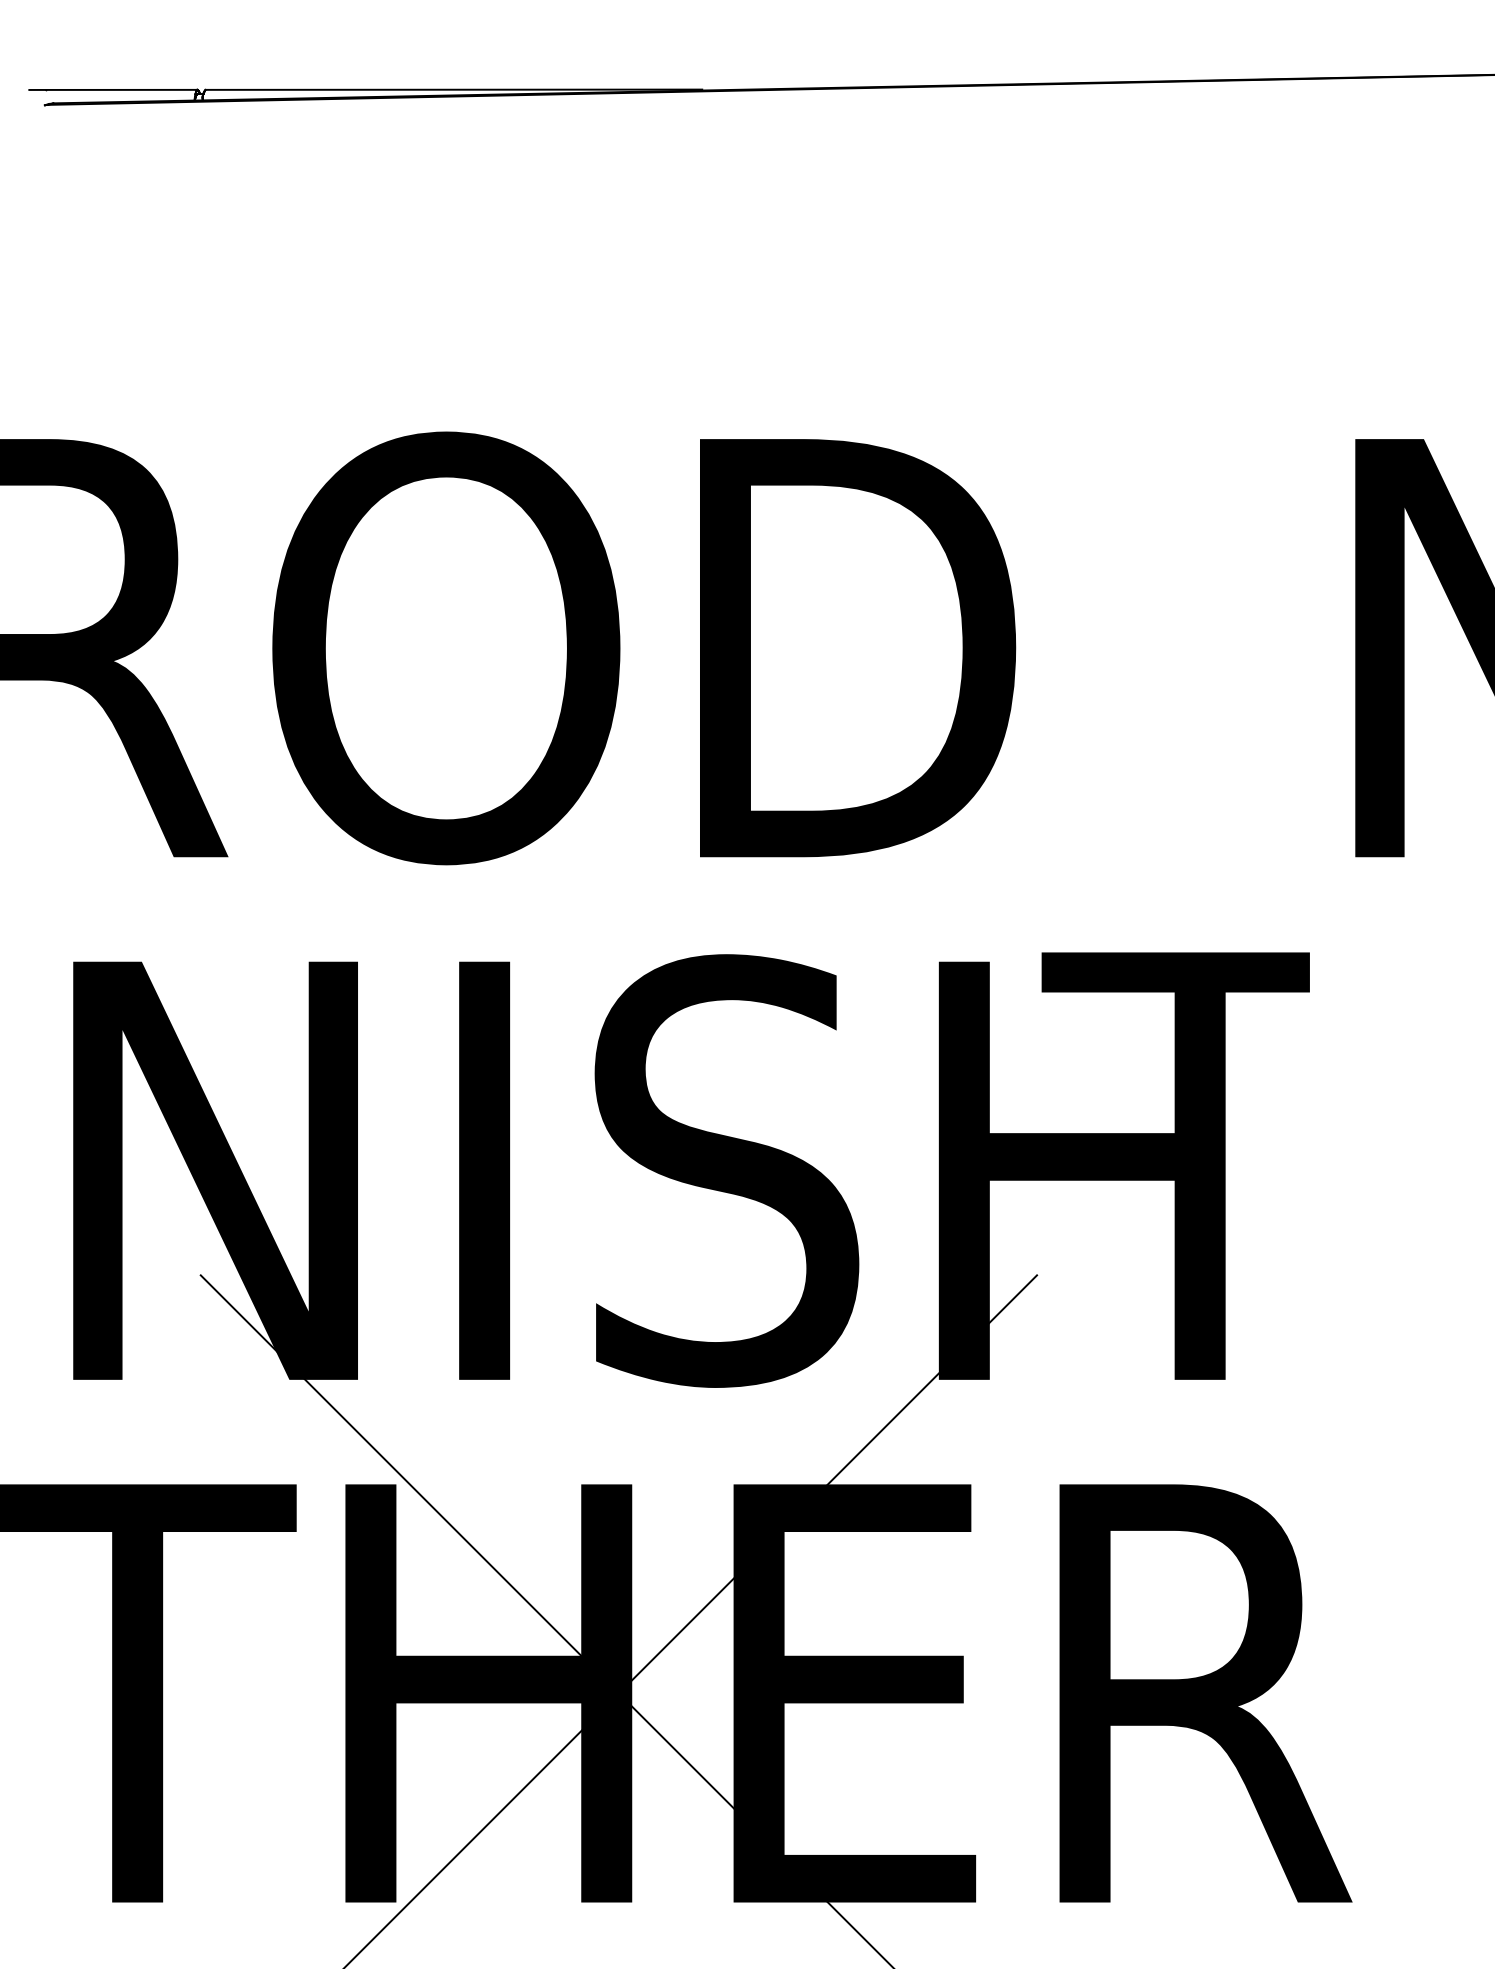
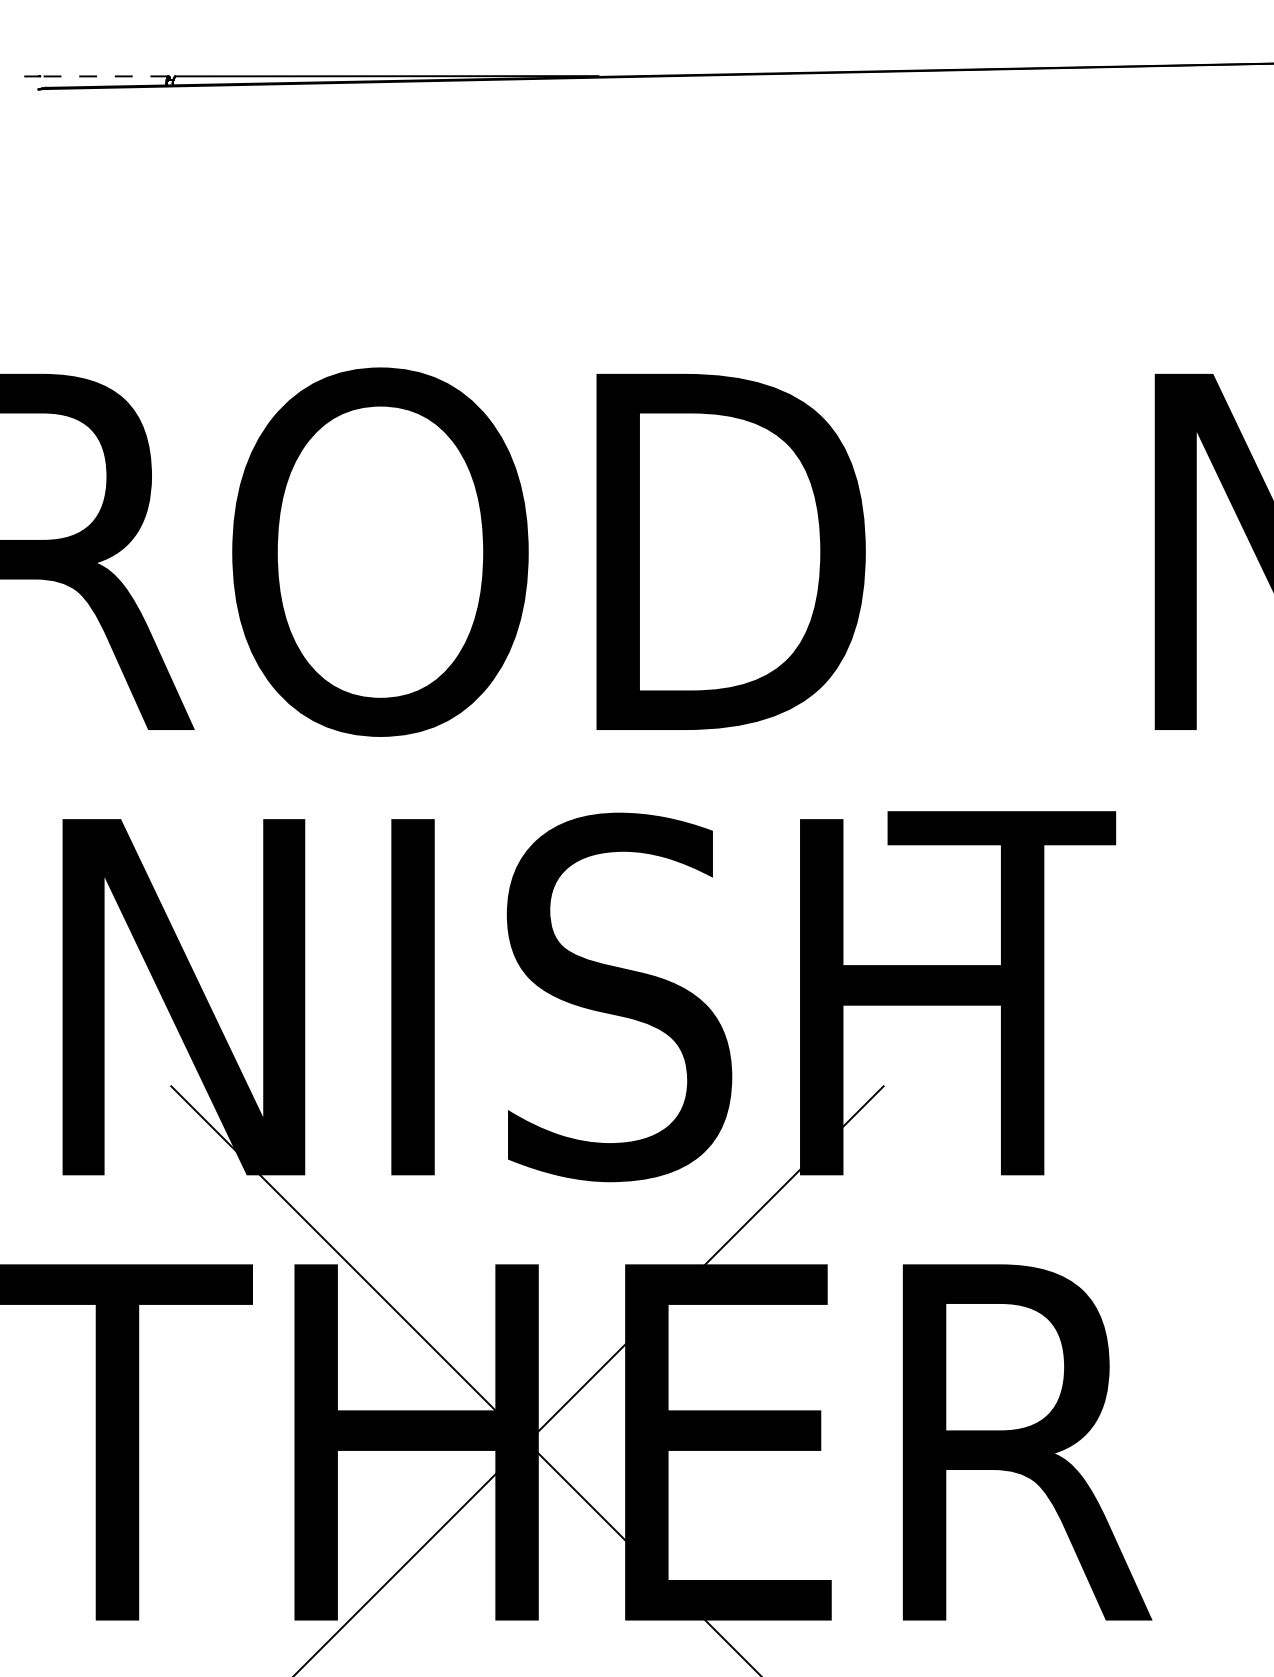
line: (121, 89) -> (103, 76), solid -> dashed

